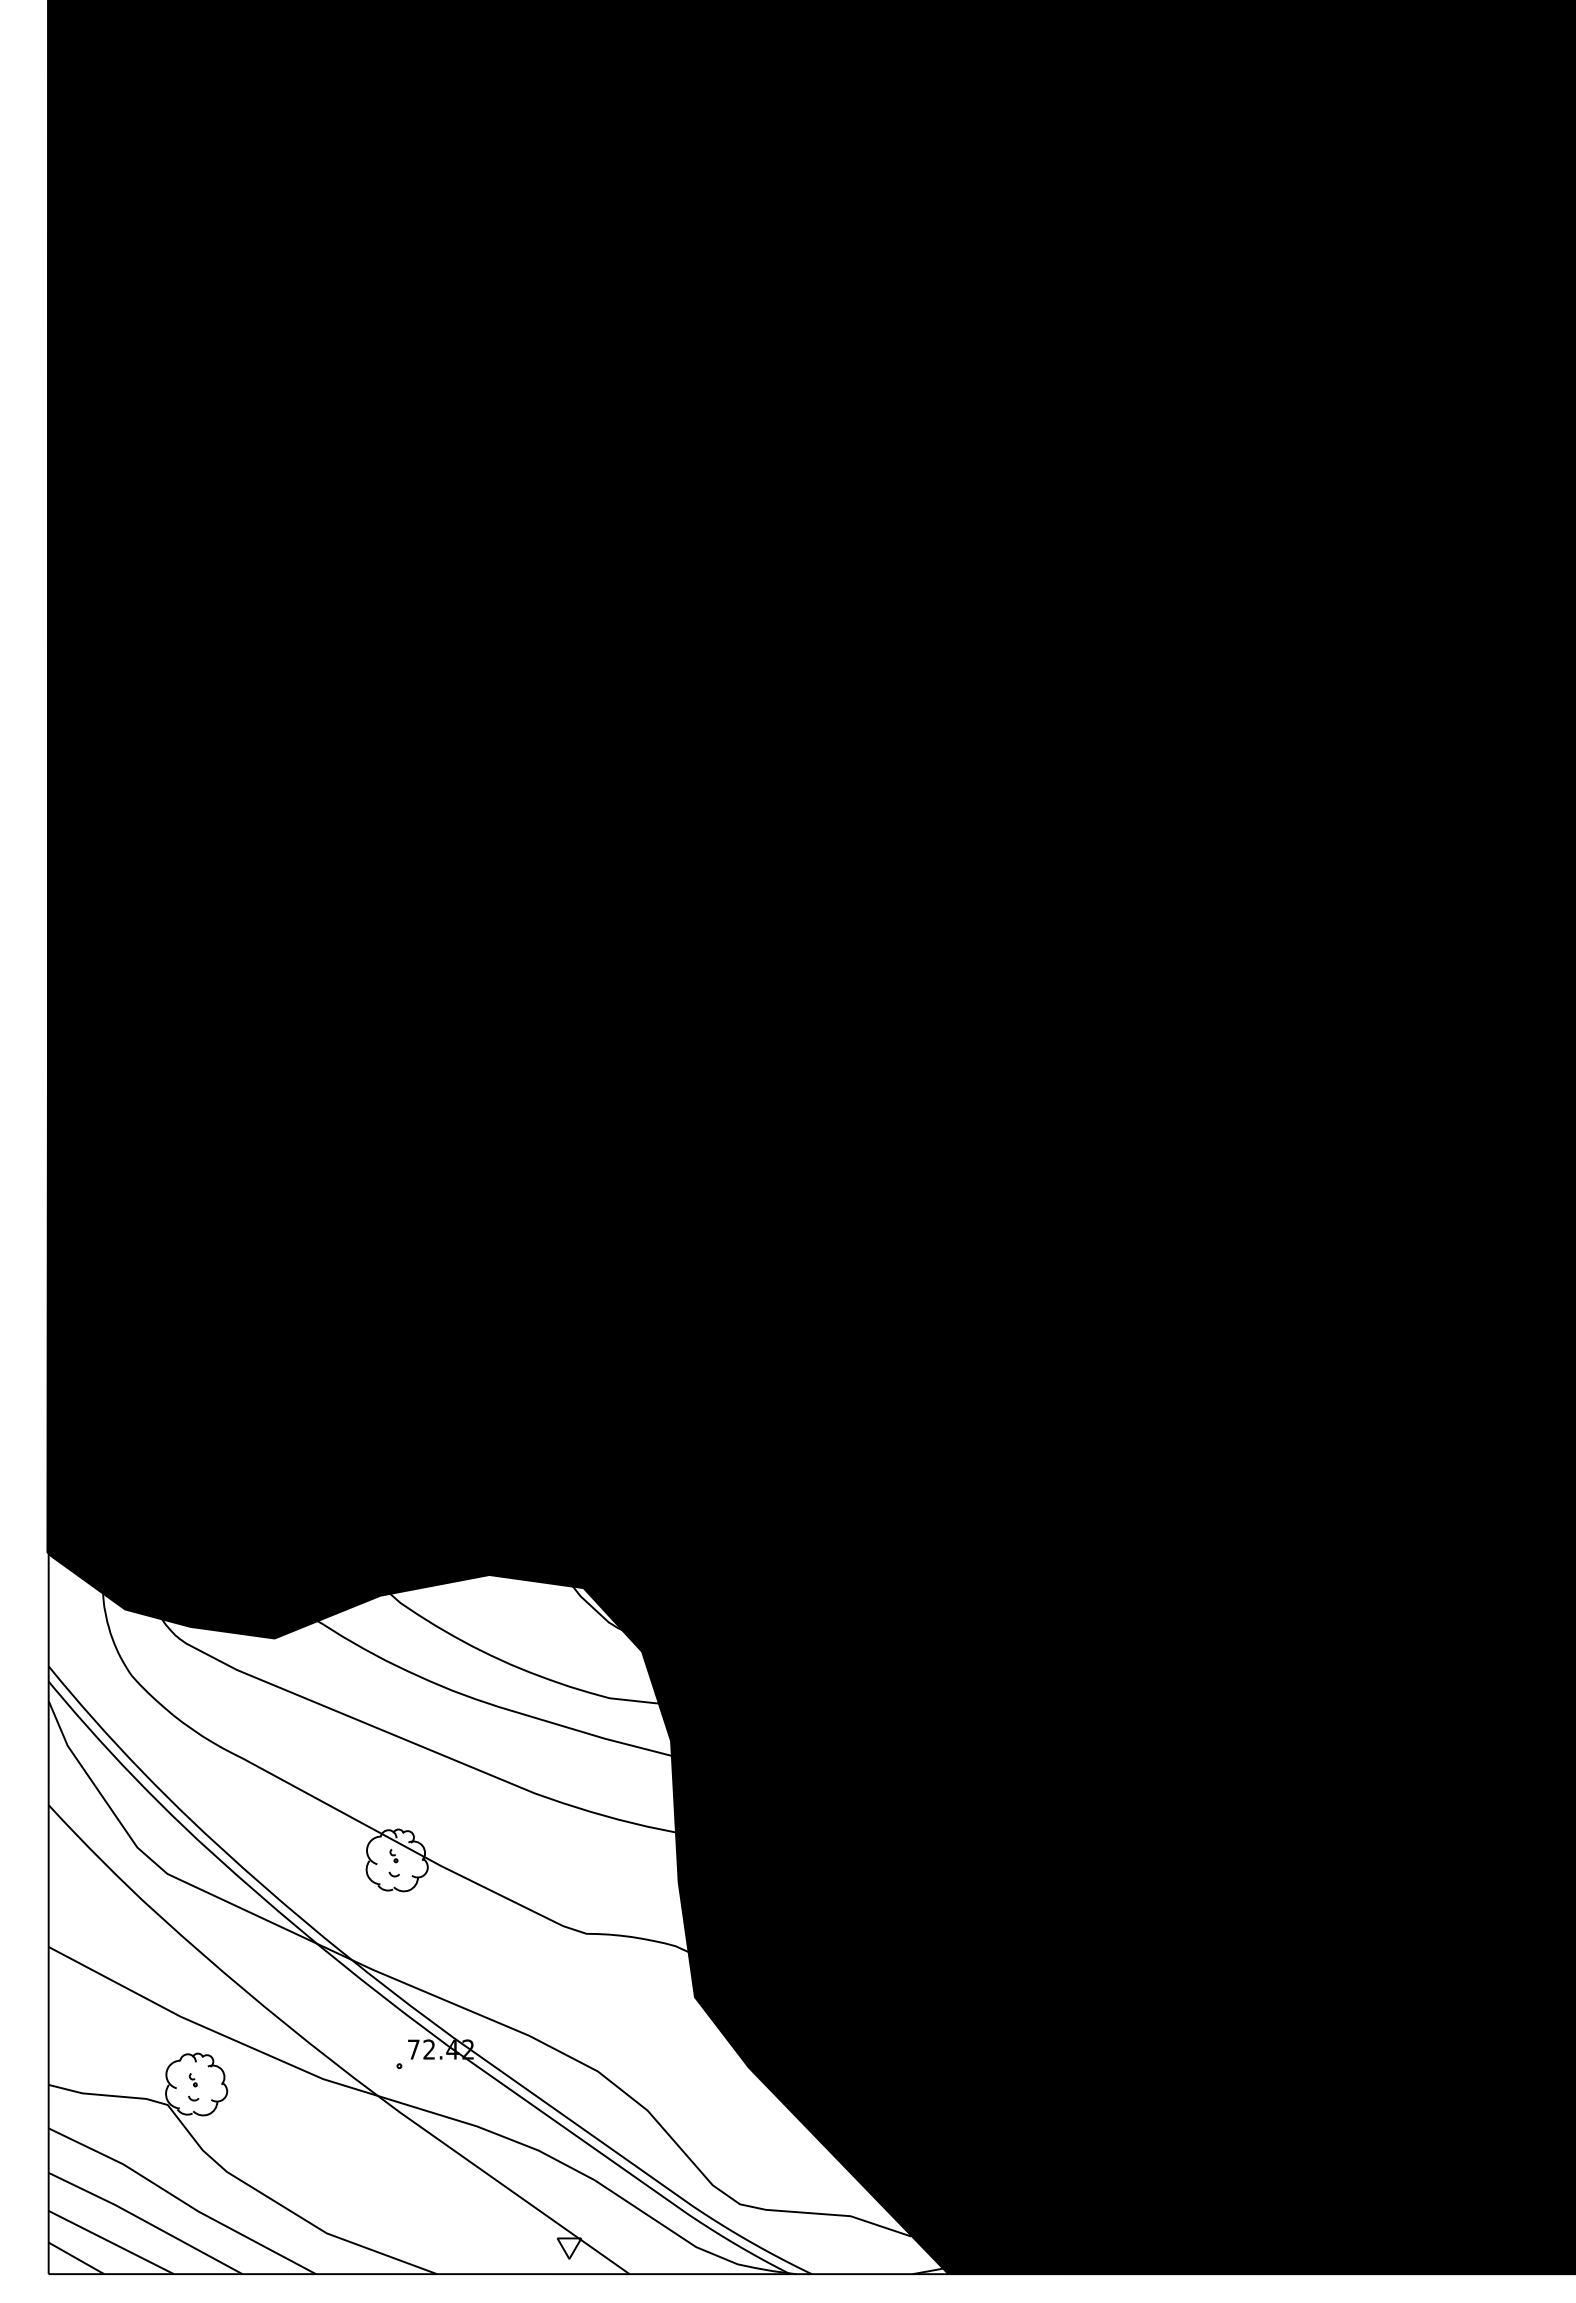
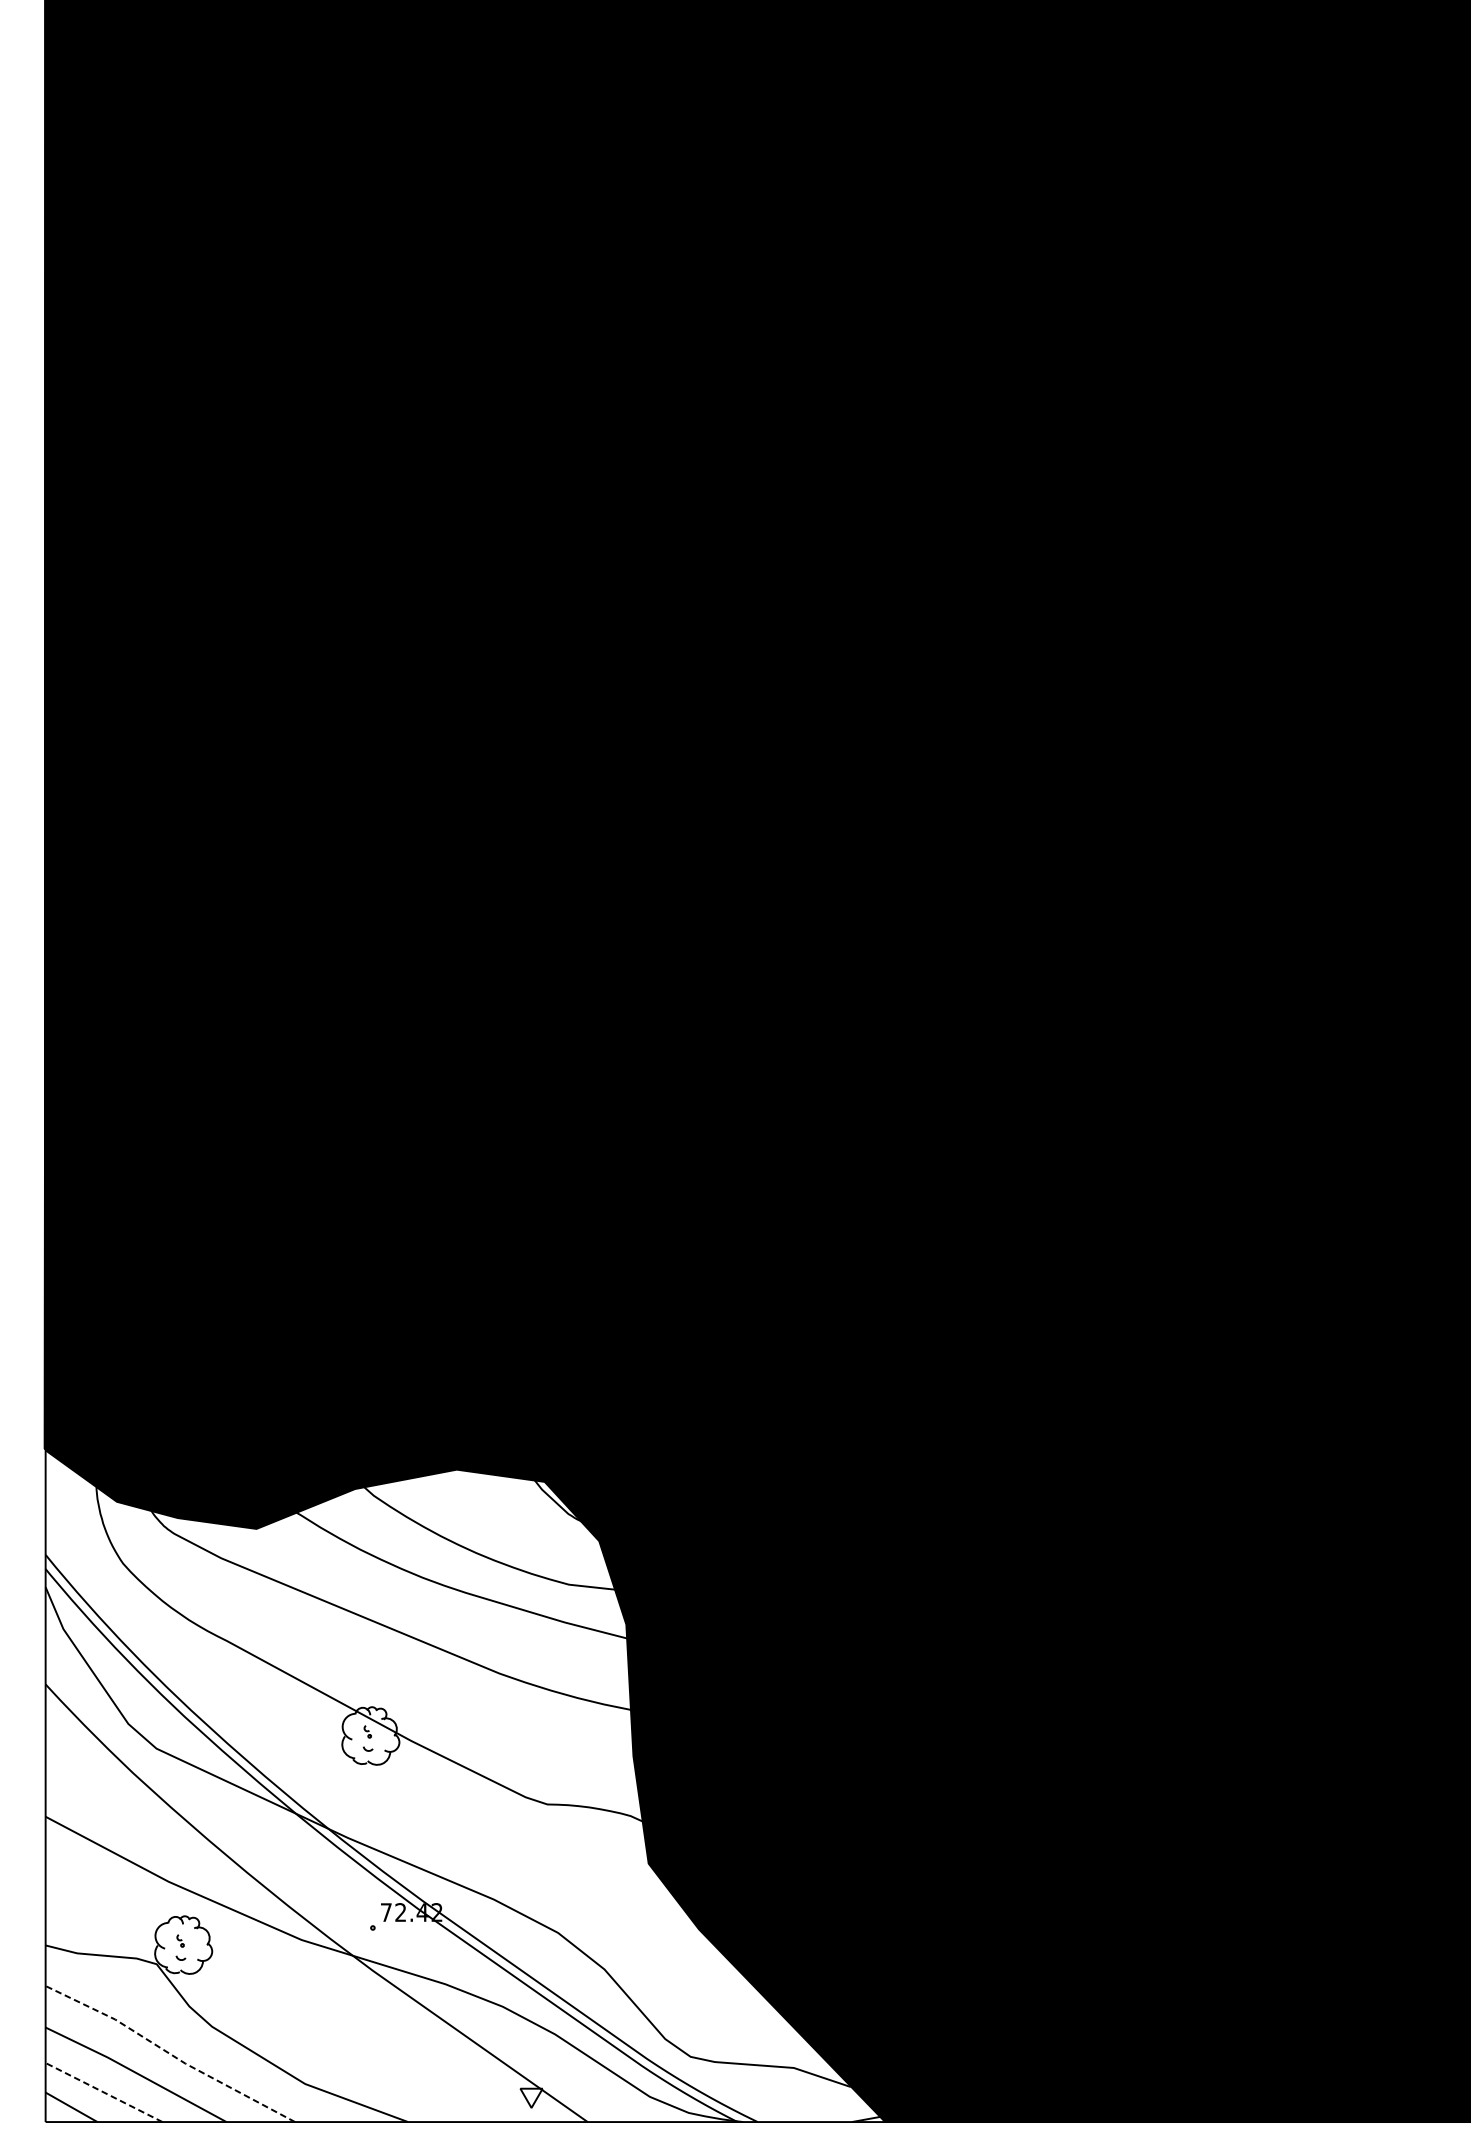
line: (181, 2201) -> (169, 2054), solid -> dashed
line: (110, 2242) -> (103, 2092), solid -> dashed

